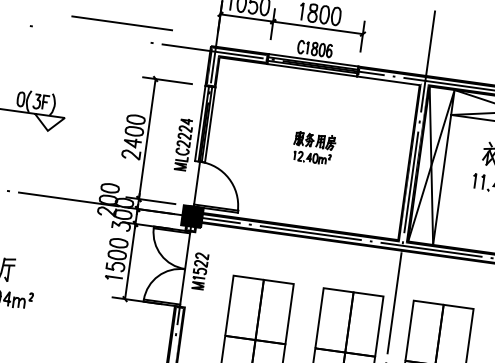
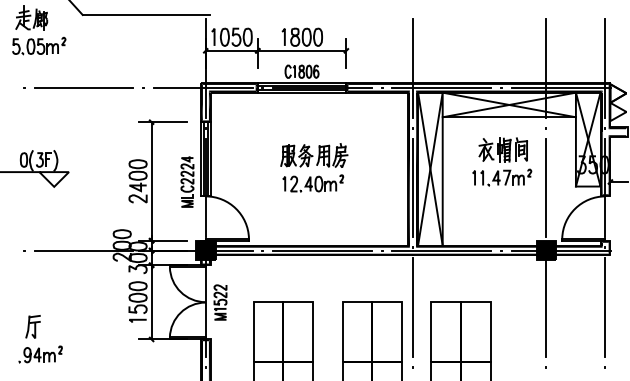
line: (121, 23) -> (83, 87), moved
fill: (389, 79) -> (378, 91), added
part: (314, 147) -> (314, 167), size x1.67

